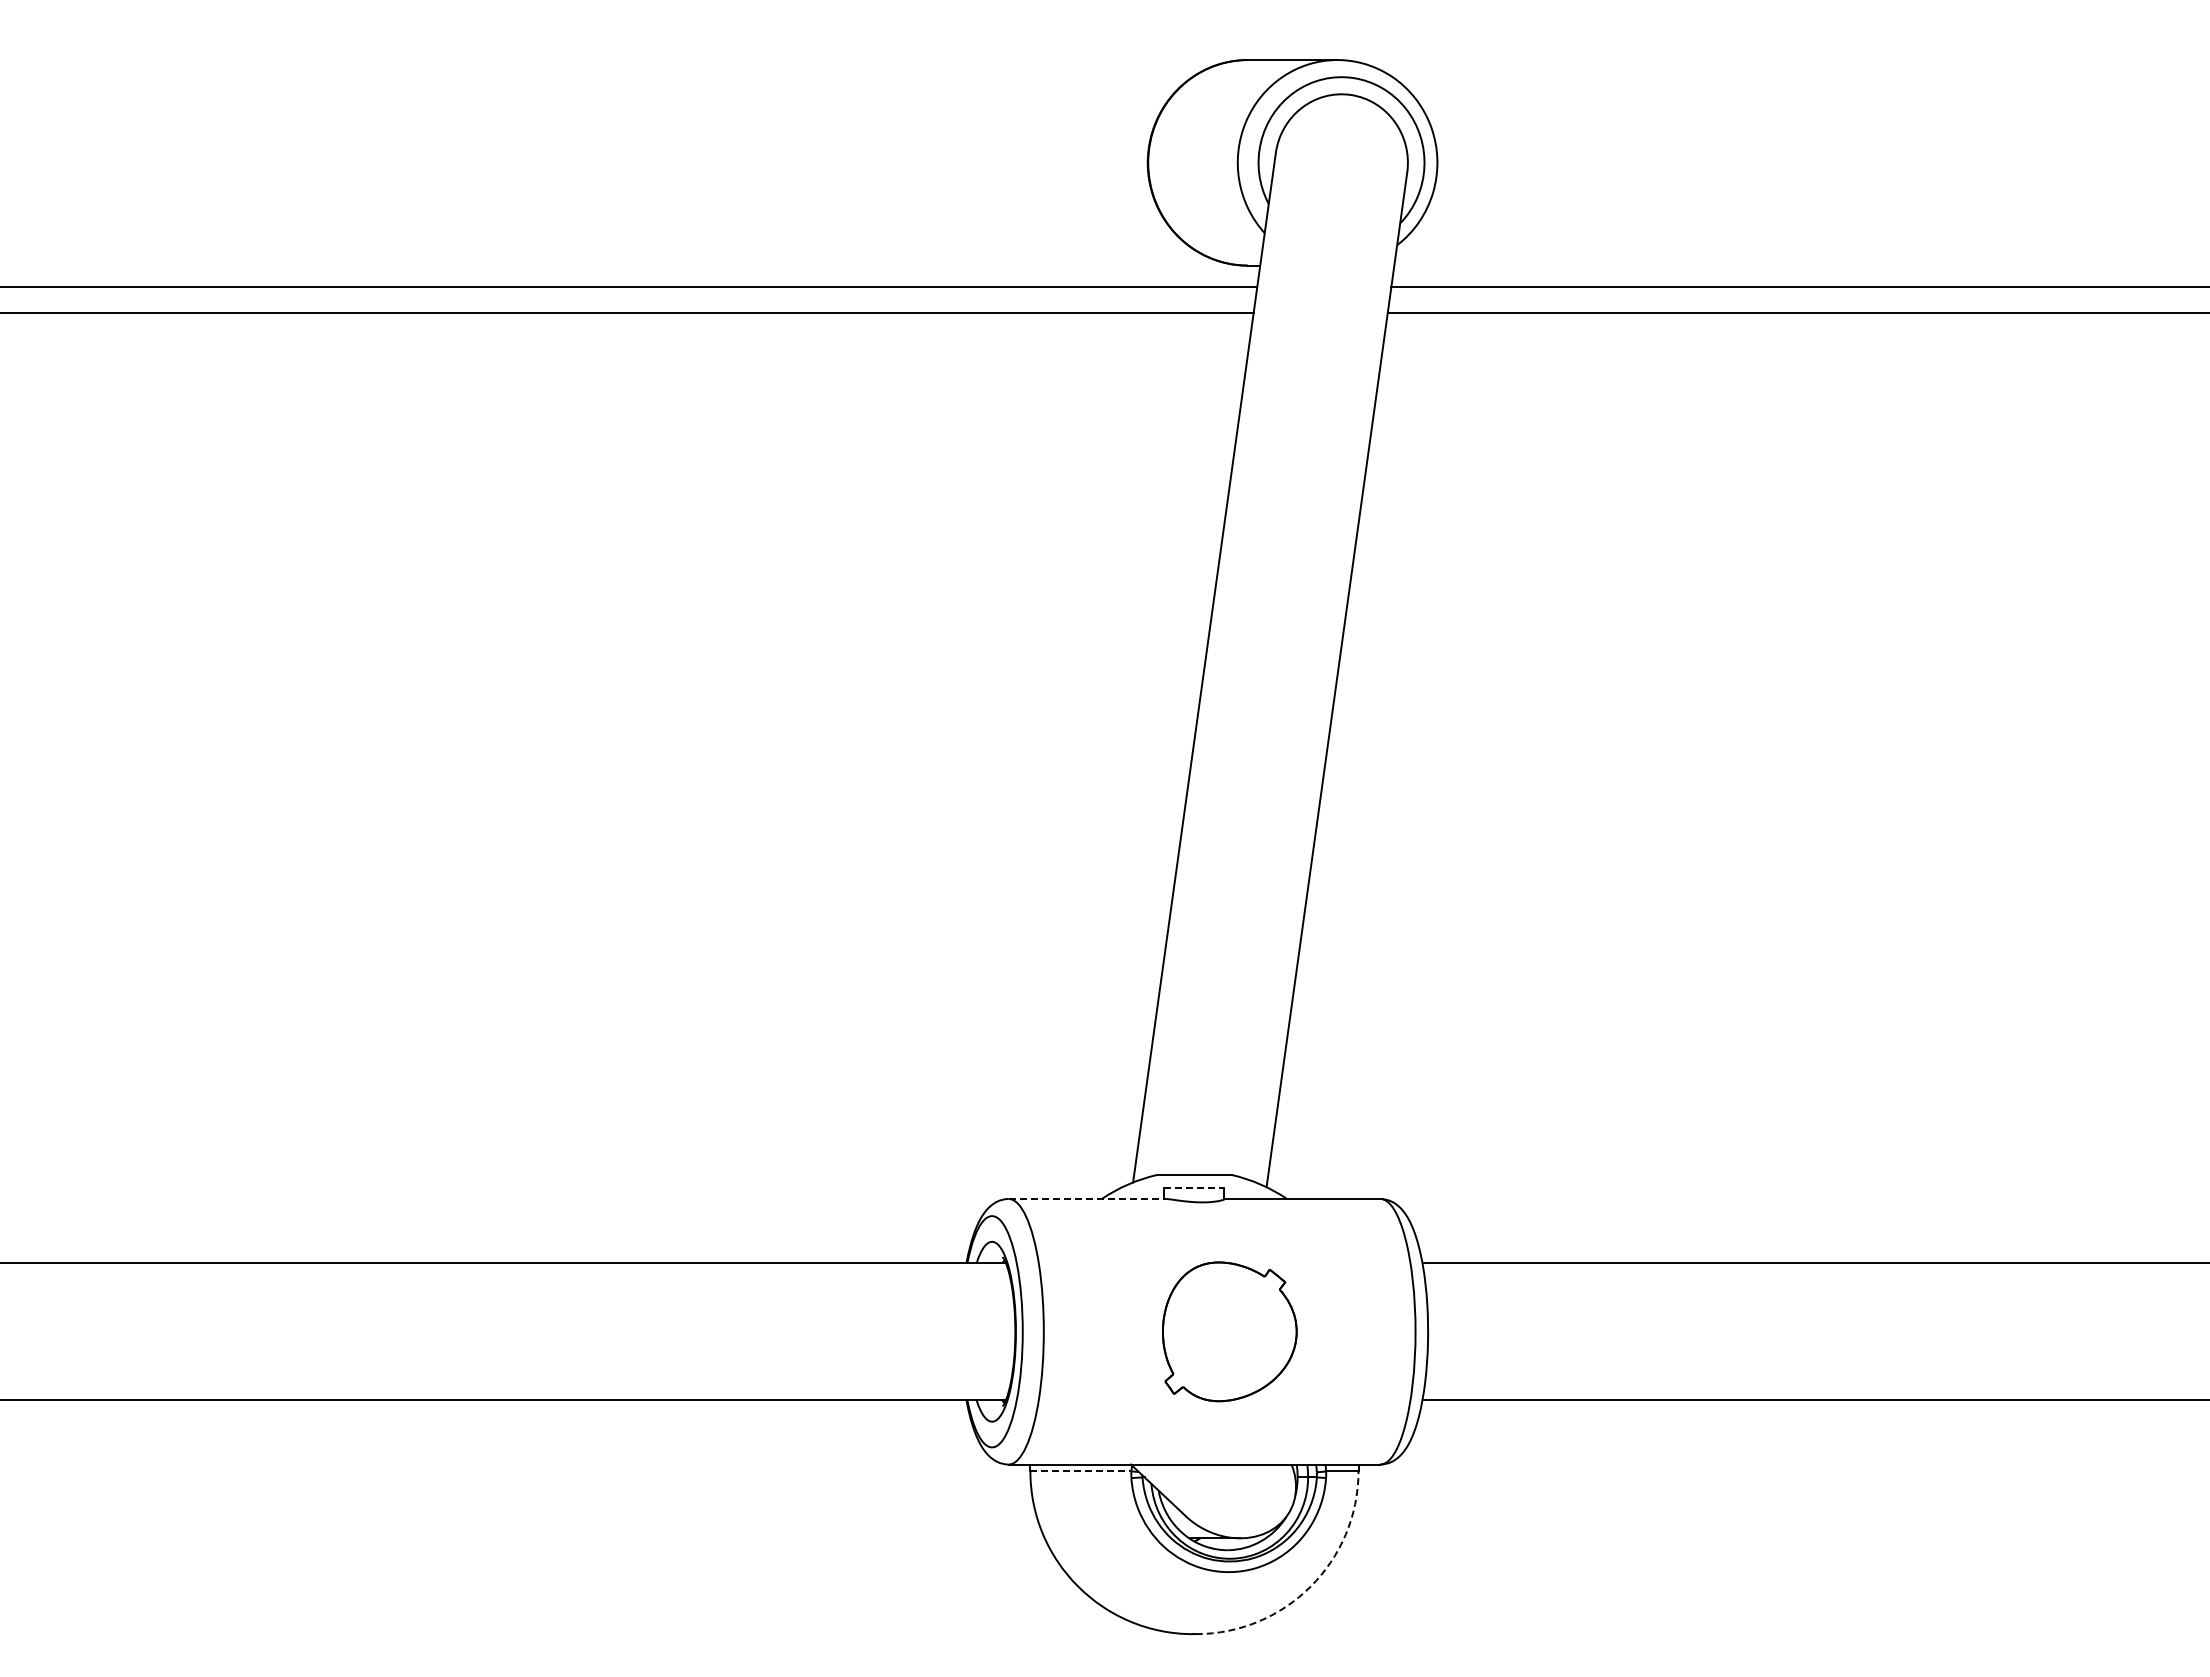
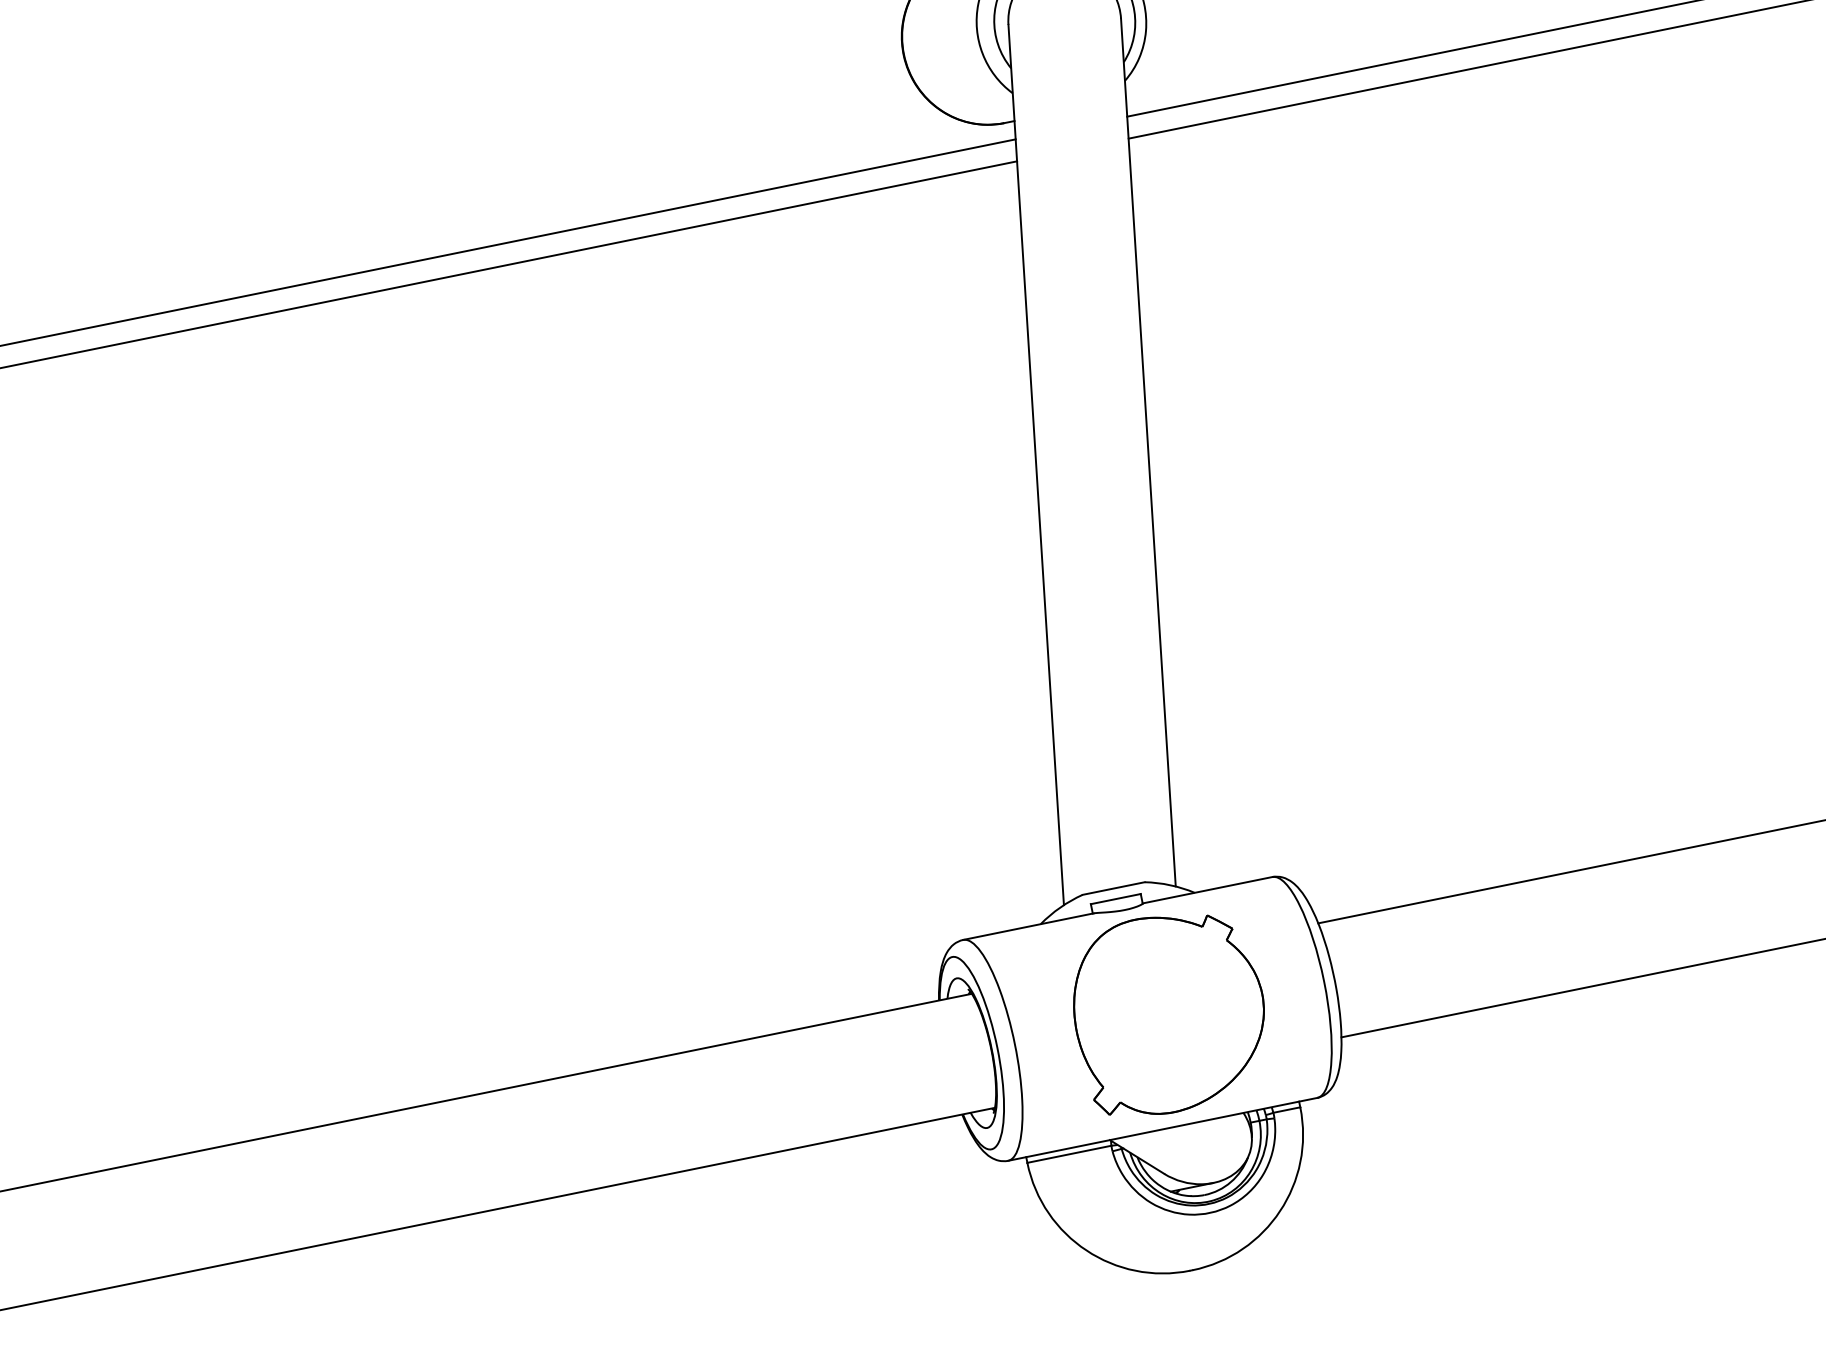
line: (1194, 1187) -> (1115, 898), dashed -> solid
line: (1087, 1198) -> (1028, 926), dashed -> solid
part: (1229, 1331) -> (1169, 1012), size x1.67
line: (1080, 1471) -> (1069, 1154), dashed -> solid
arc: (1310, 1586) -> (1279, 1211), dashed -> solid

